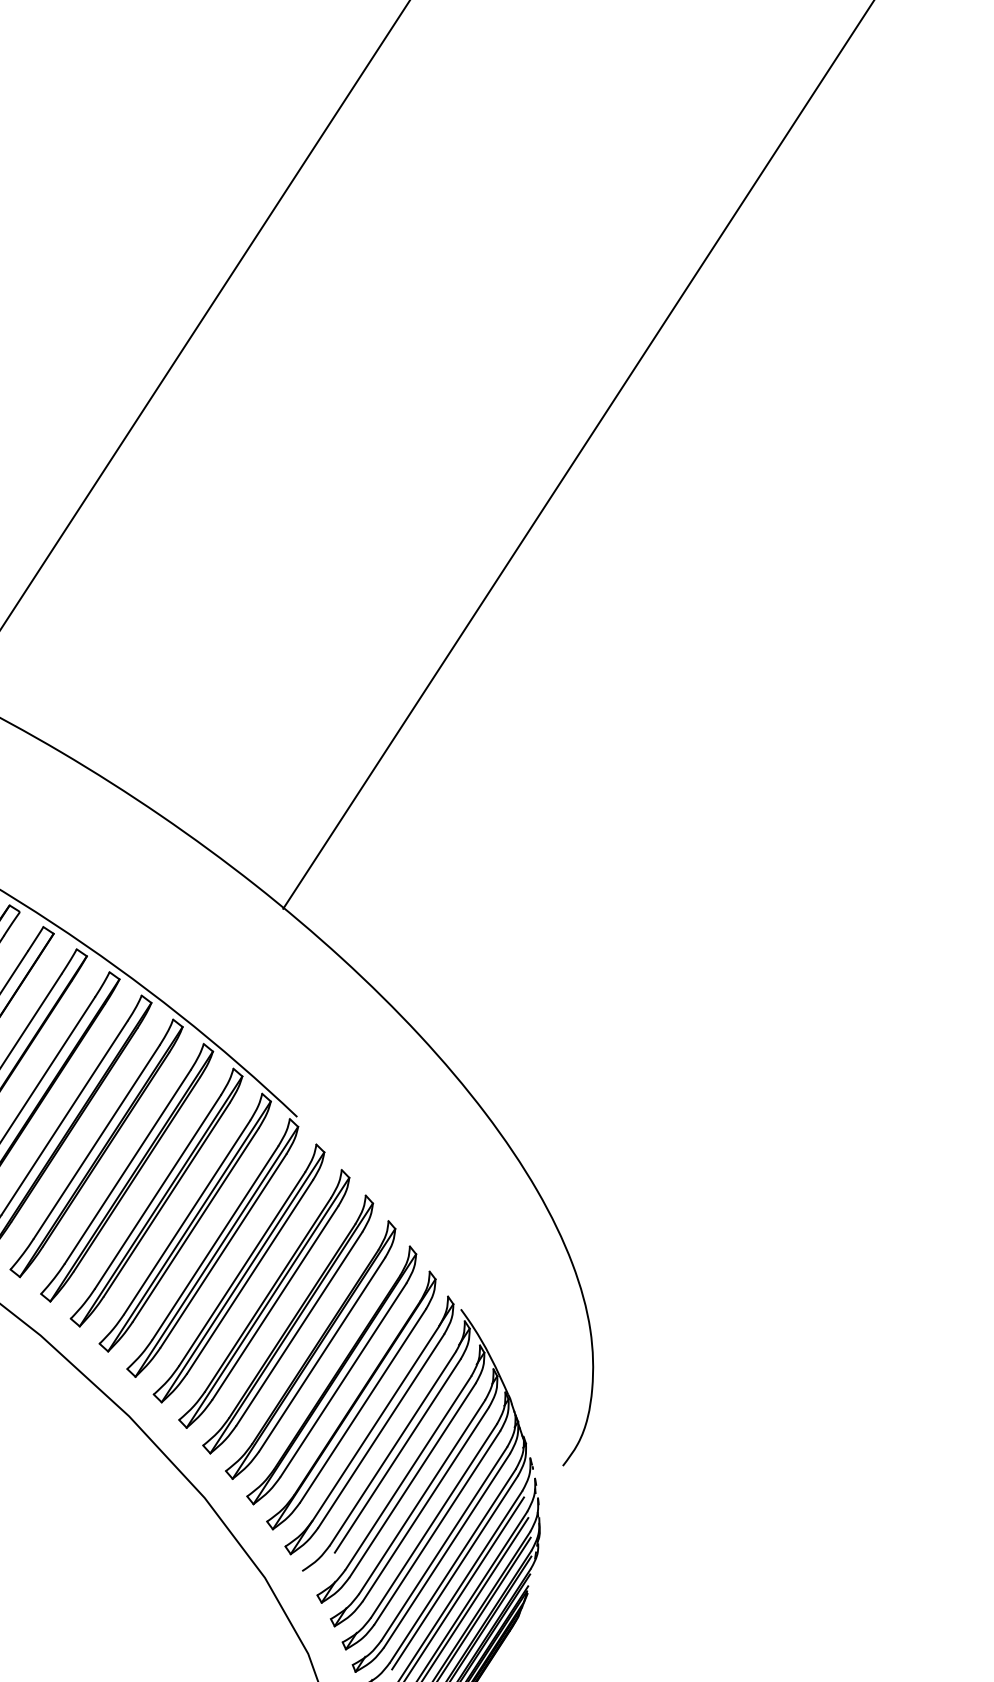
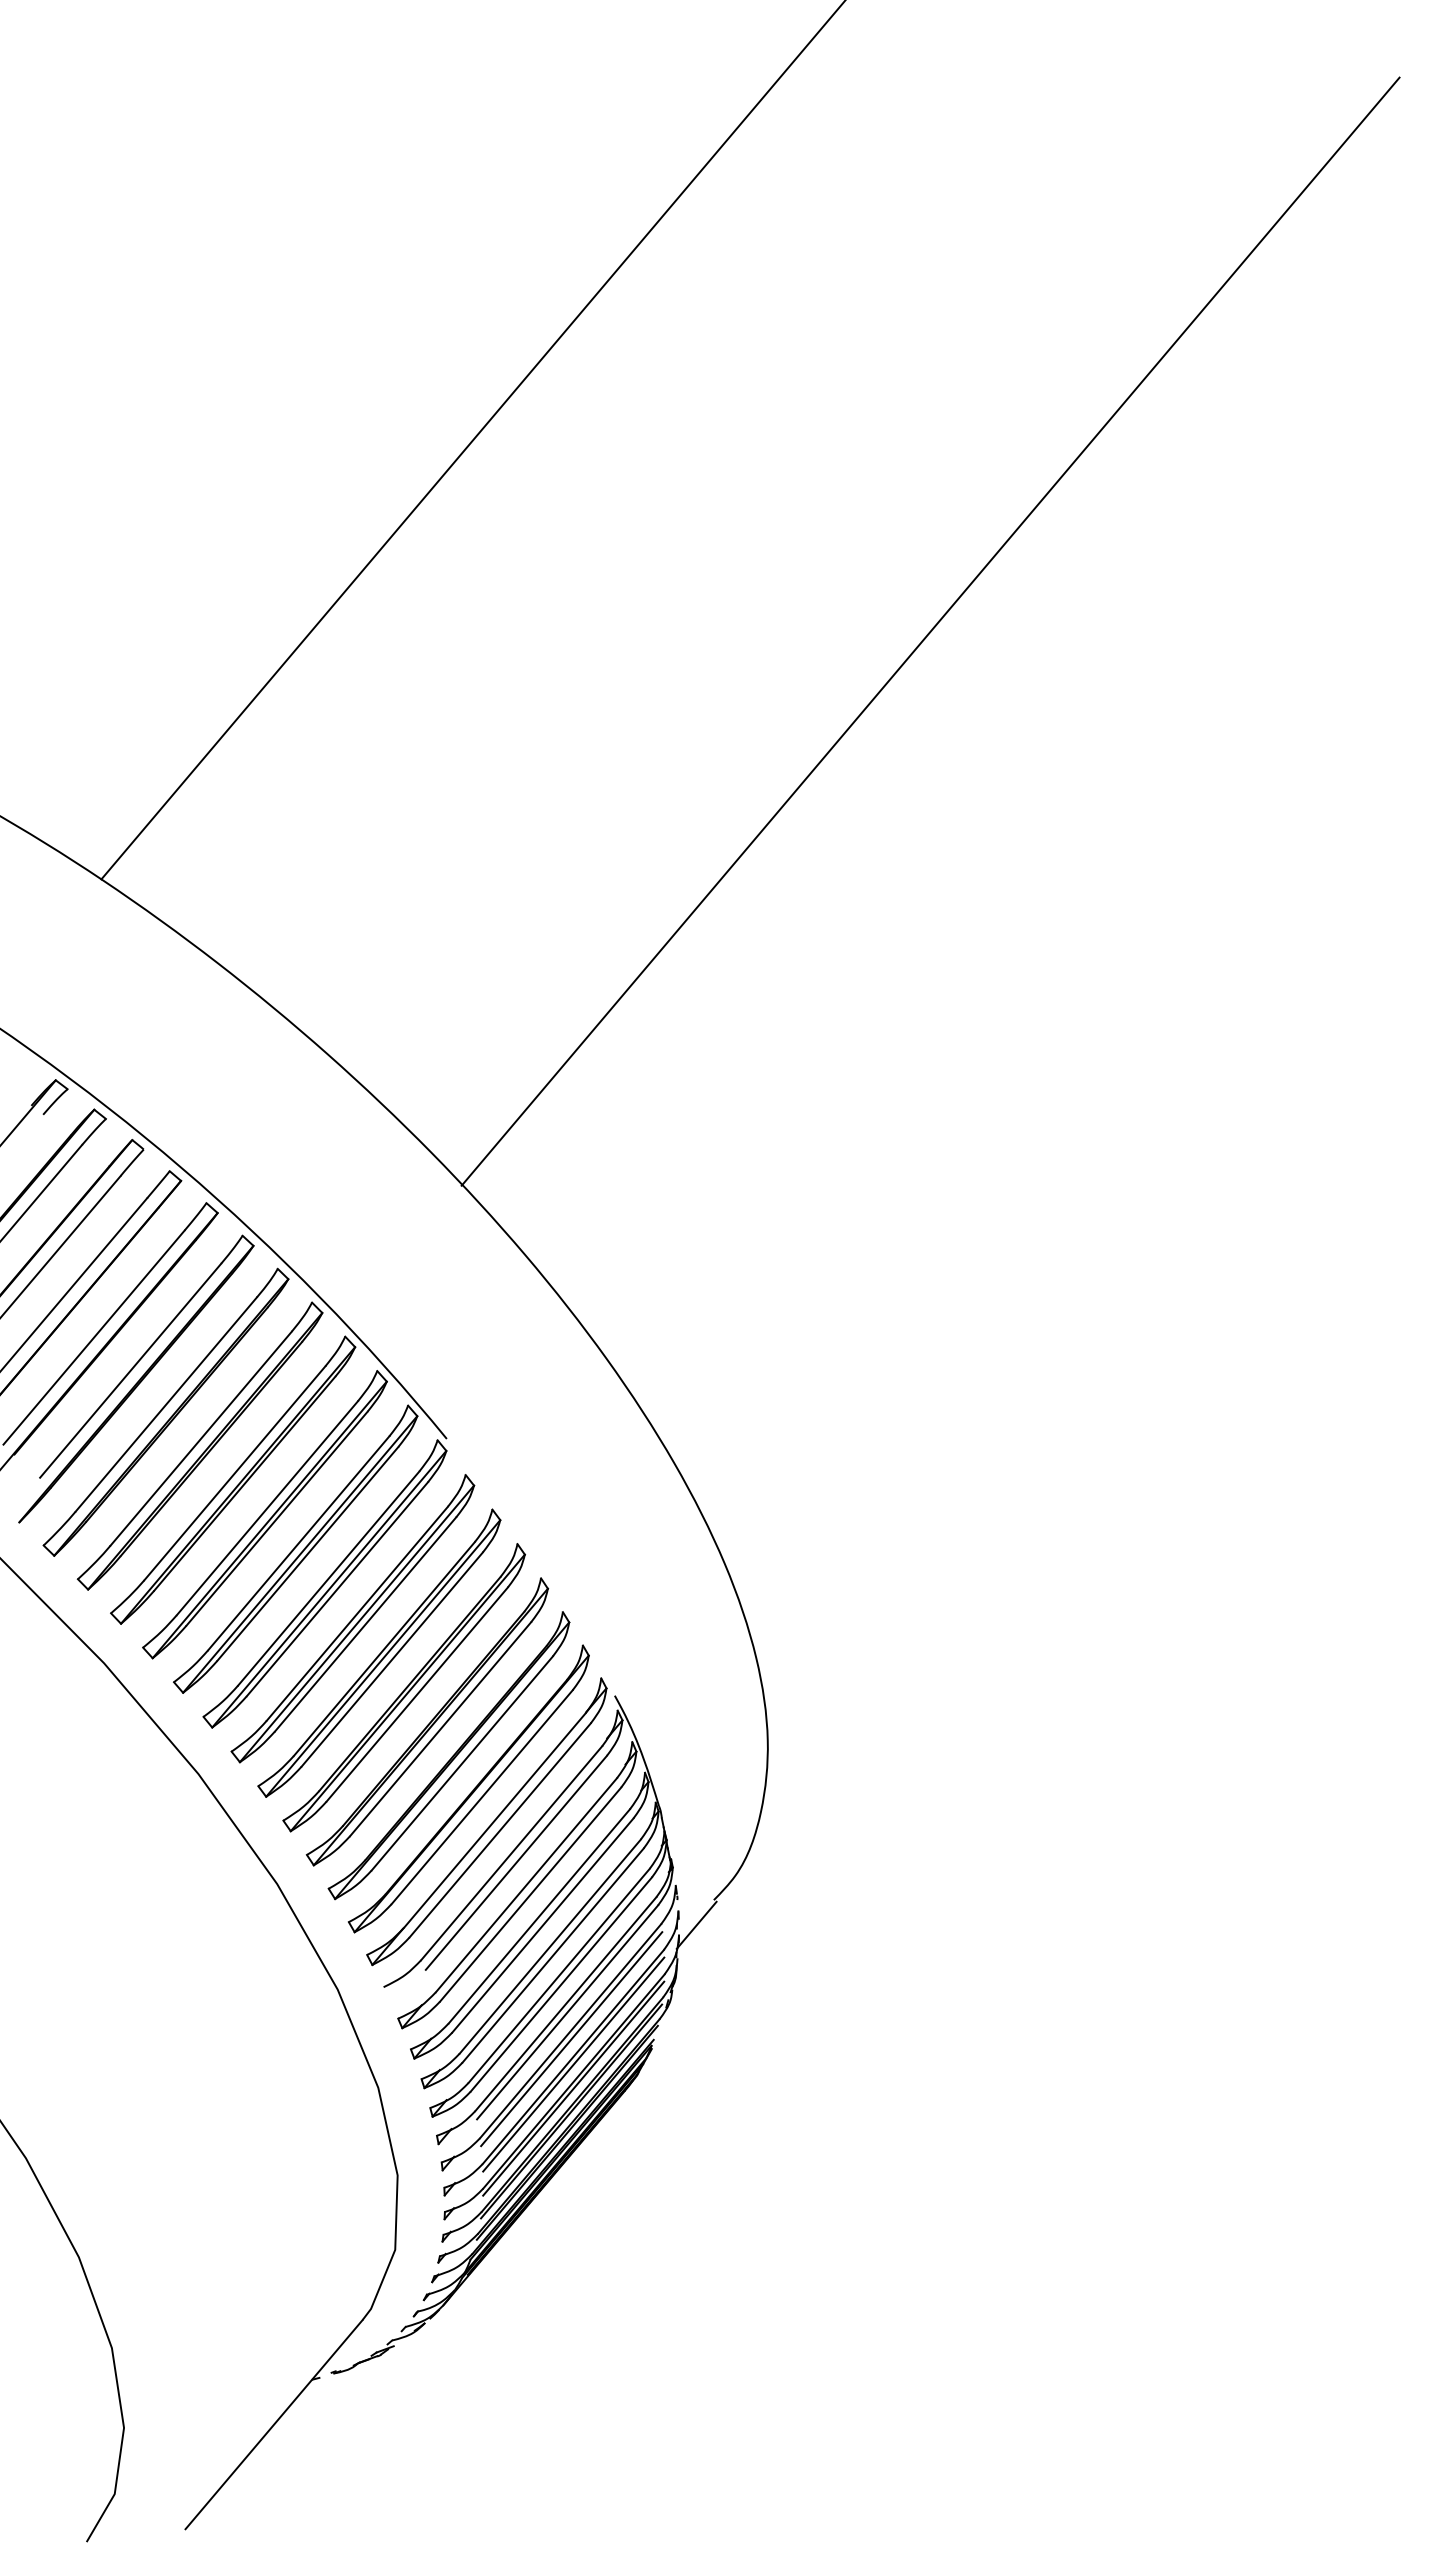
line: (551, 1487) -> (696, 1924), added

